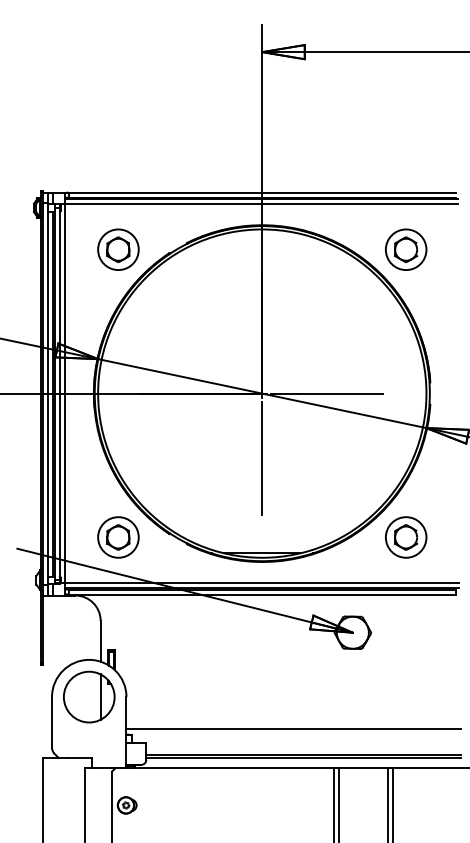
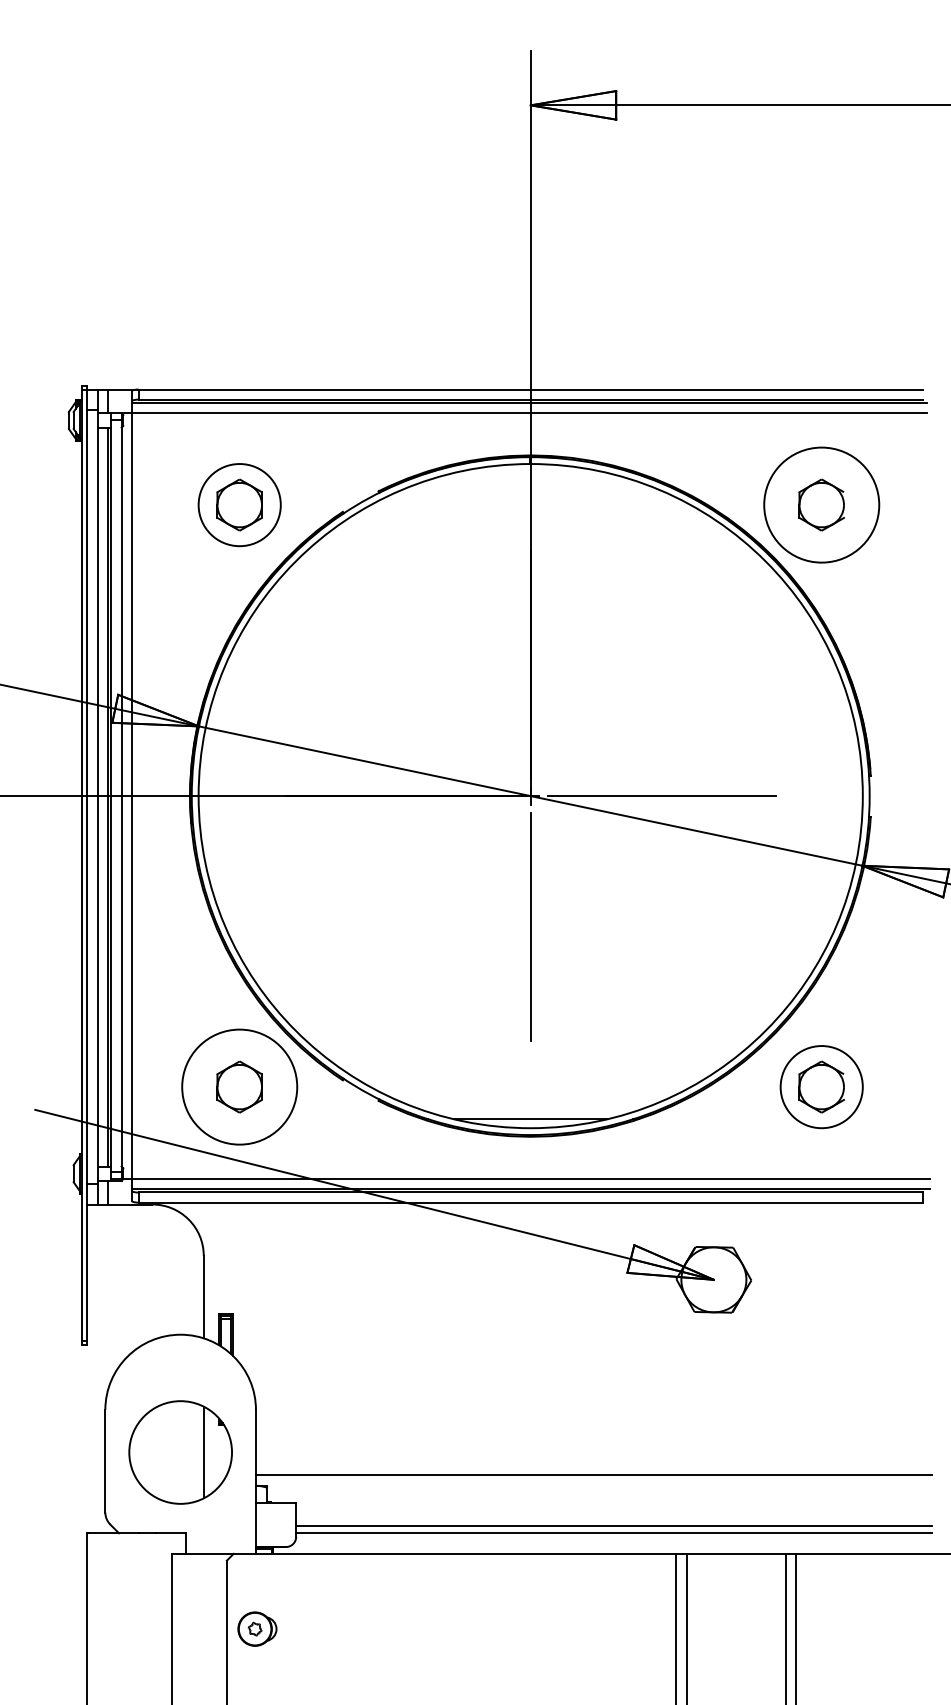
circle: (405, 249) -> (820, 504), size x1.4
circle: (118, 537) -> (239, 1087), size x1.4
part: (89, 696) -> (181, 1451), moved

